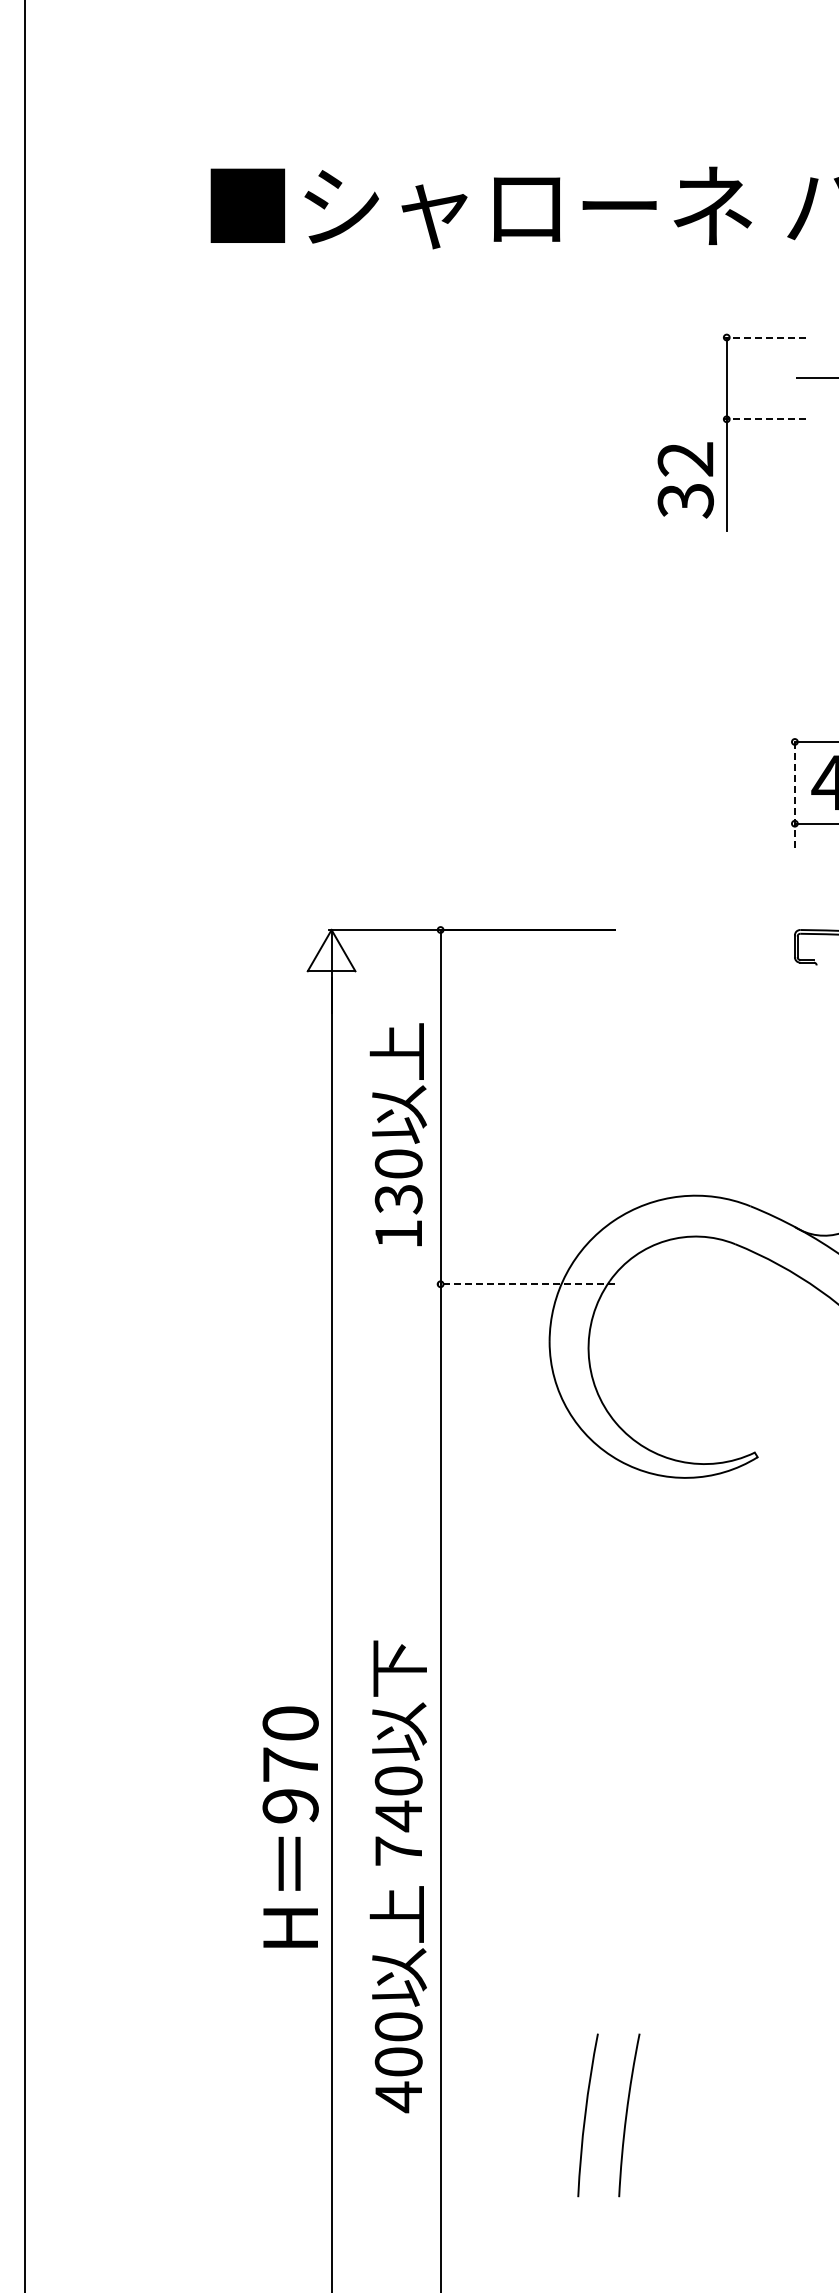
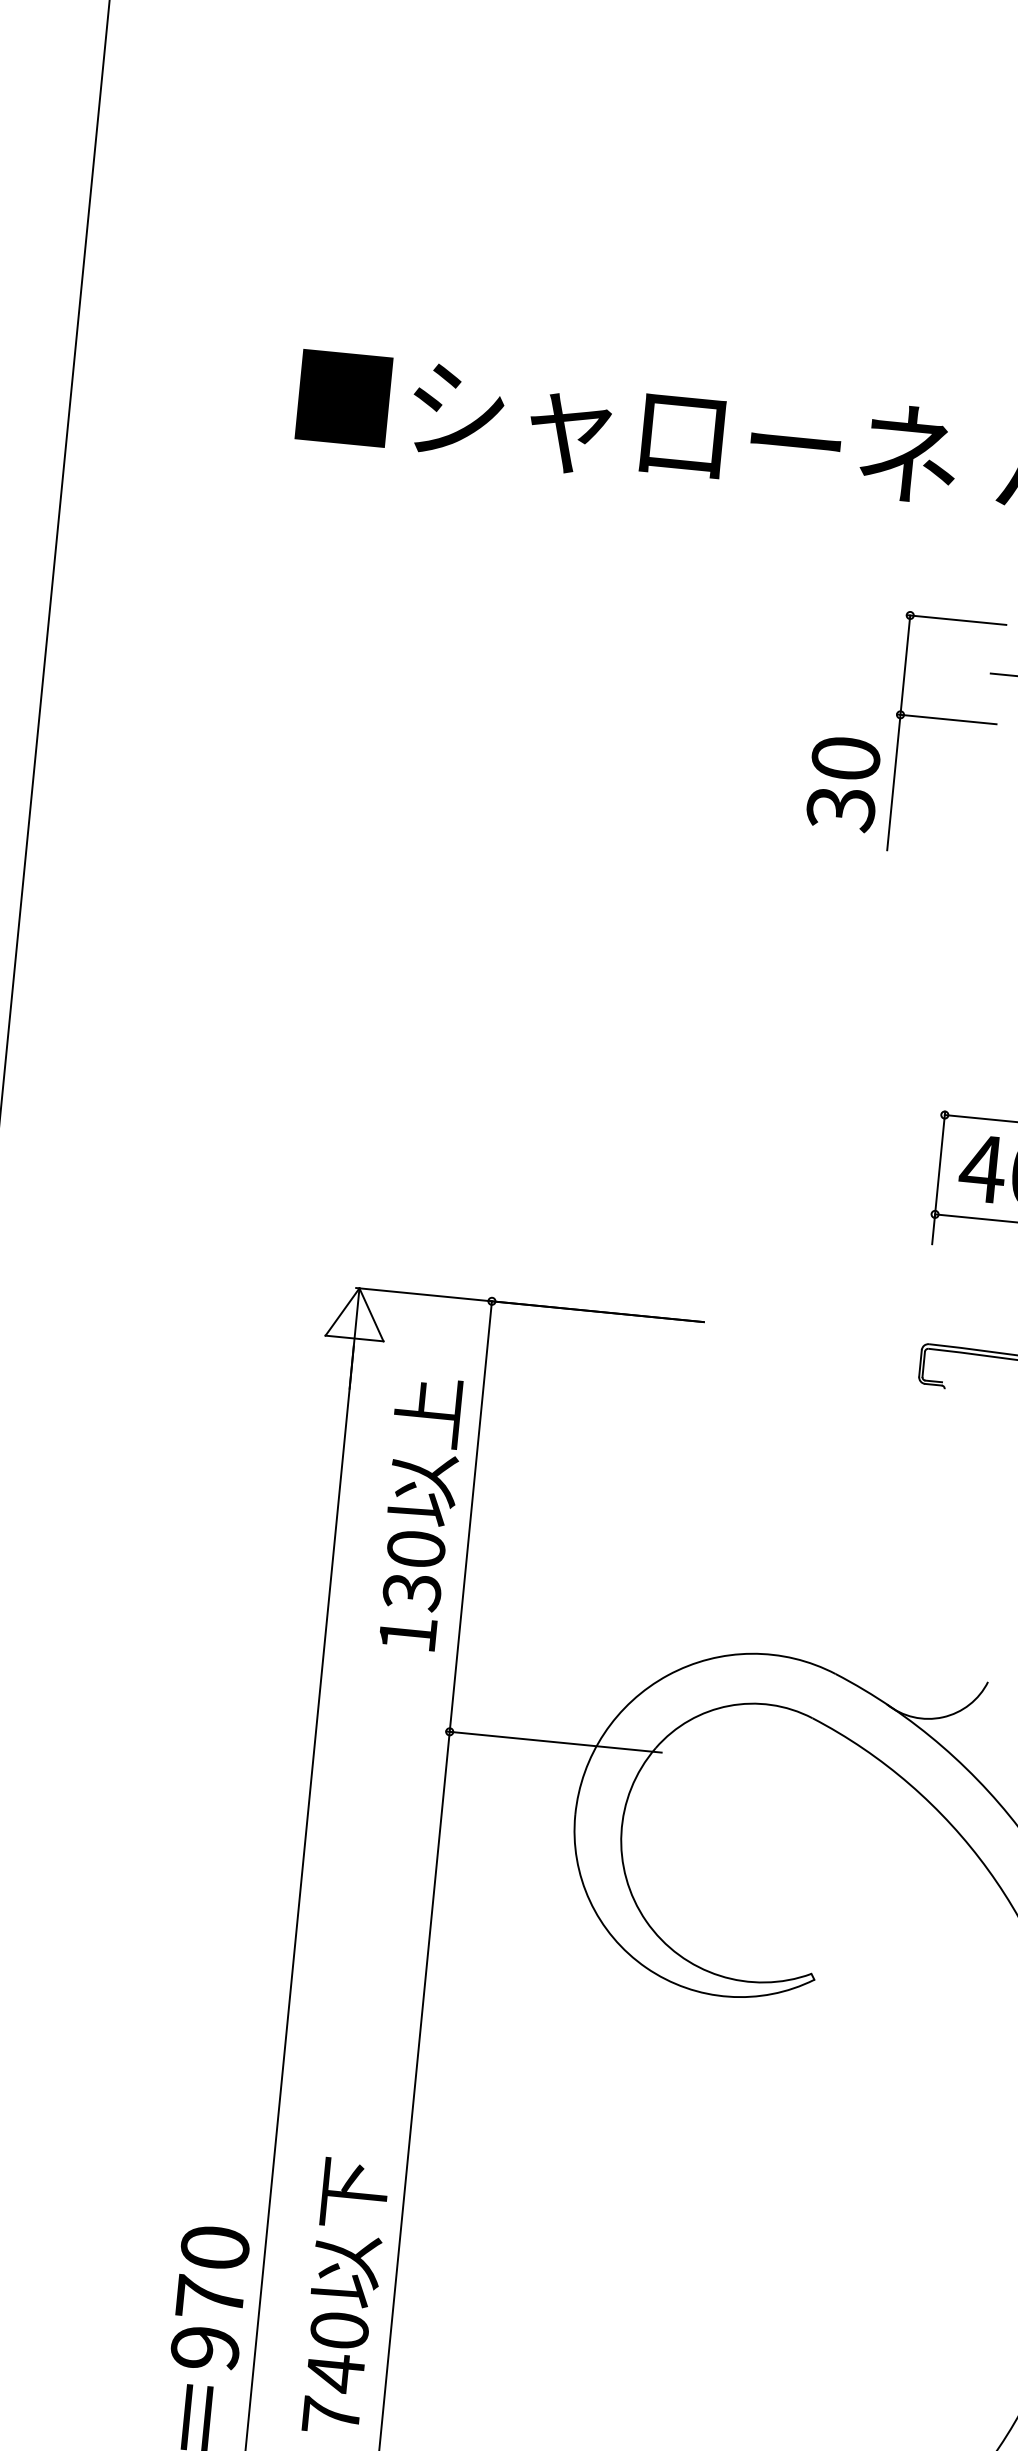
line: (764, 337) -> (956, 619), dashed -> solid
line: (764, 419) -> (946, 719), dashed -> solid
text: (685, 459) -> (845, 758), 32 -> 30
line: (794, 793) -> (938, 1177), dashed -> solid
text: (397, 1134) -> (418, 1513), moved
line: (526, 1284) -> (554, 1742), dashed -> solid

